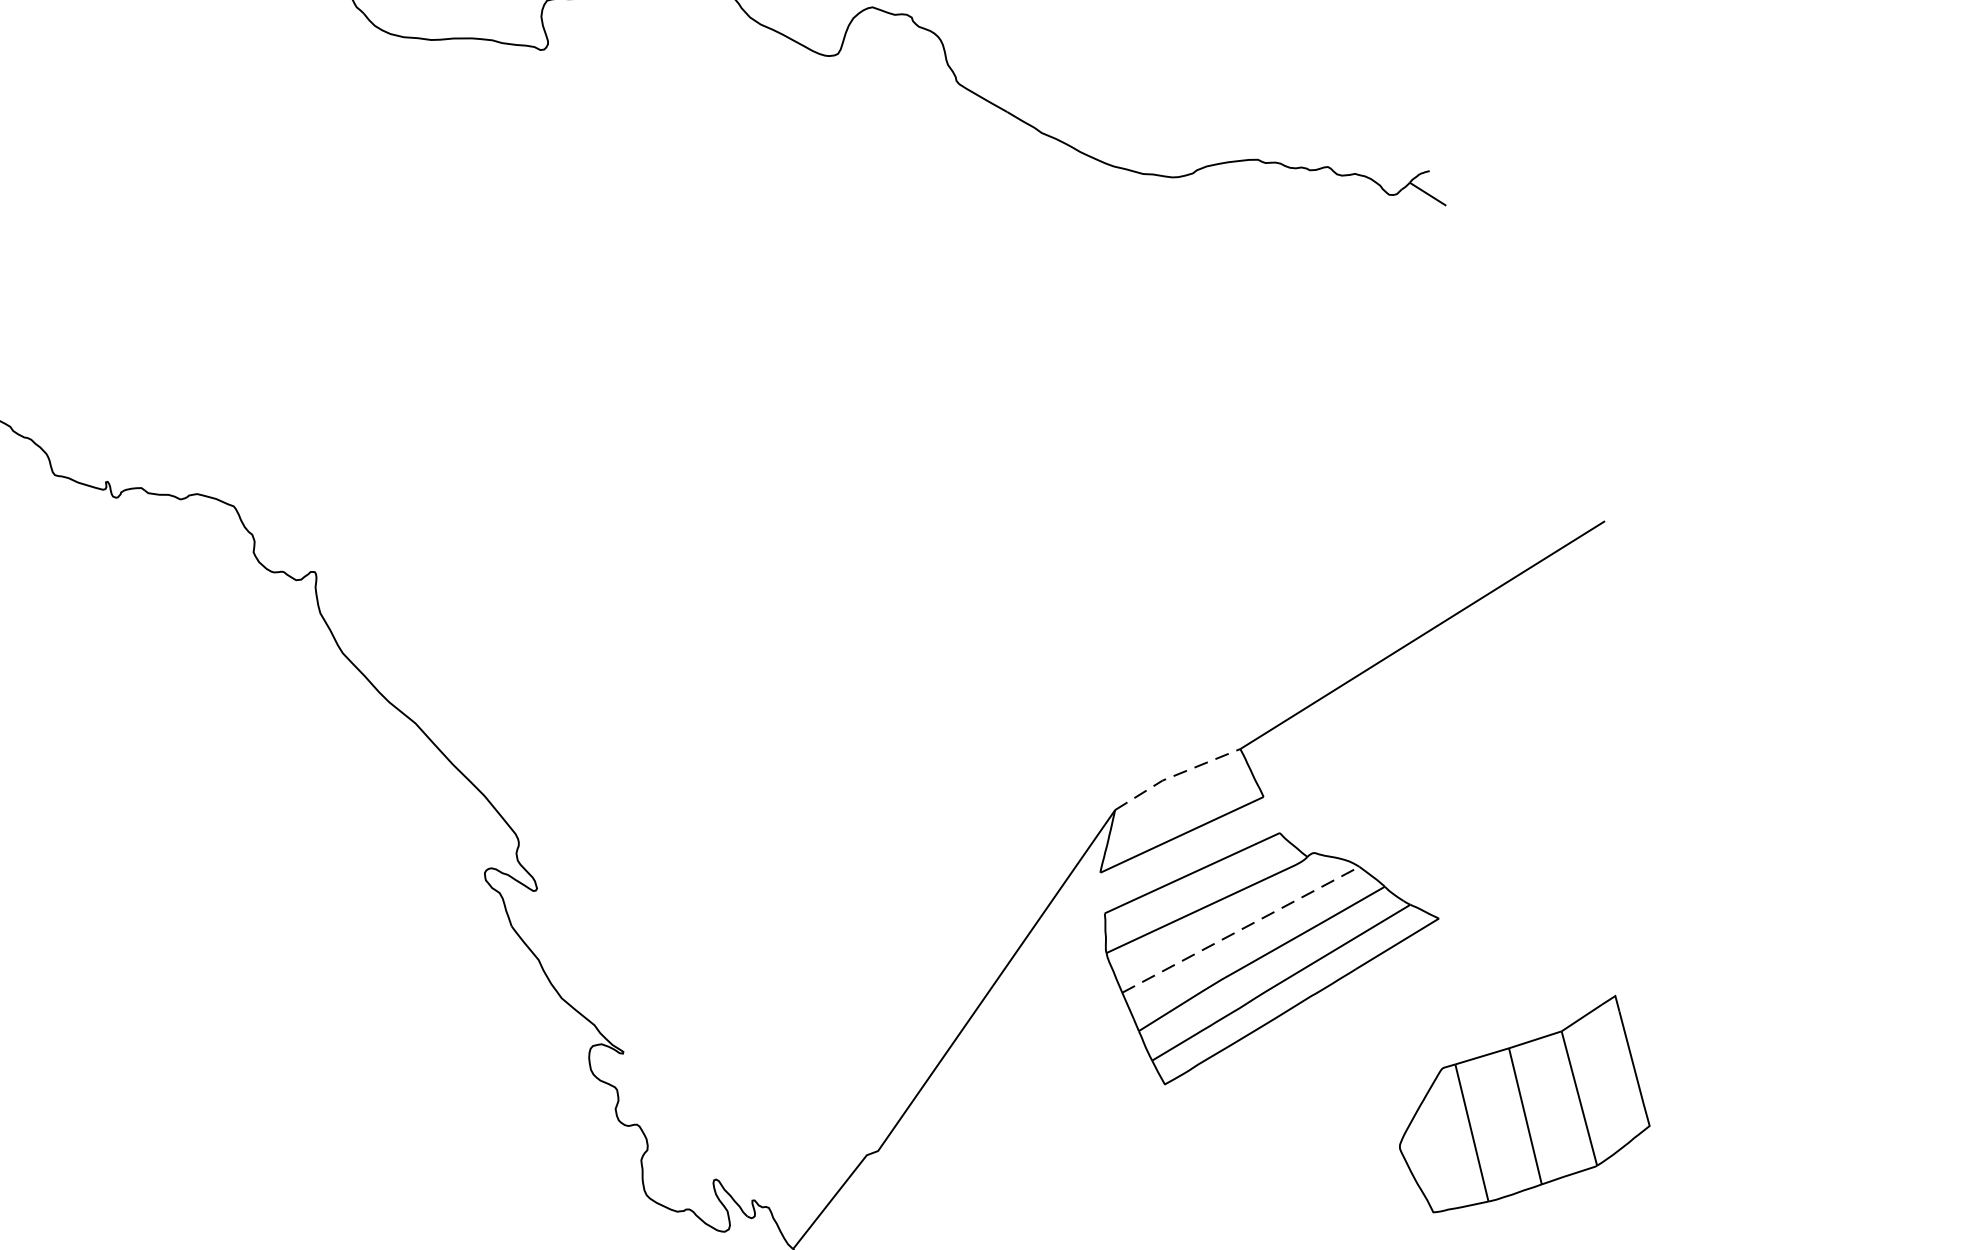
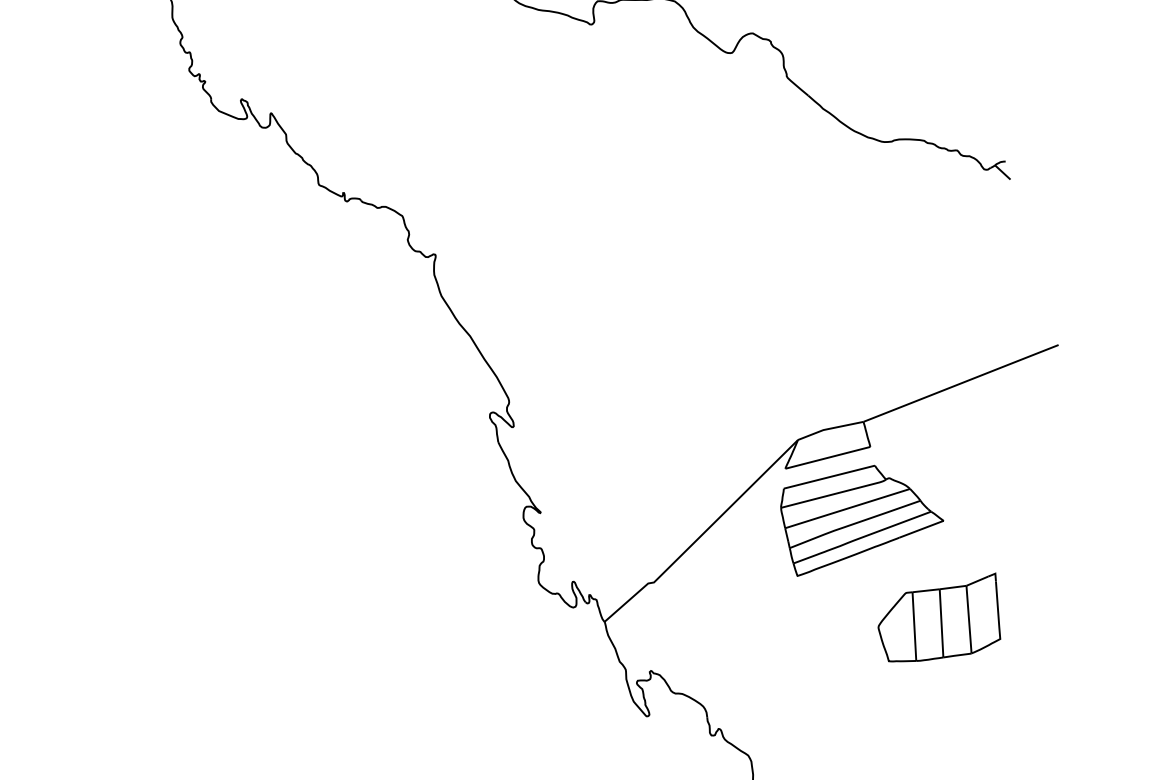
line: (1174, 775) -> (829, 428), dashed -> solid
line: (1242, 929) -> (848, 508), dashed -> solid
part: (1519, 1105) -> (939, 617), moved

